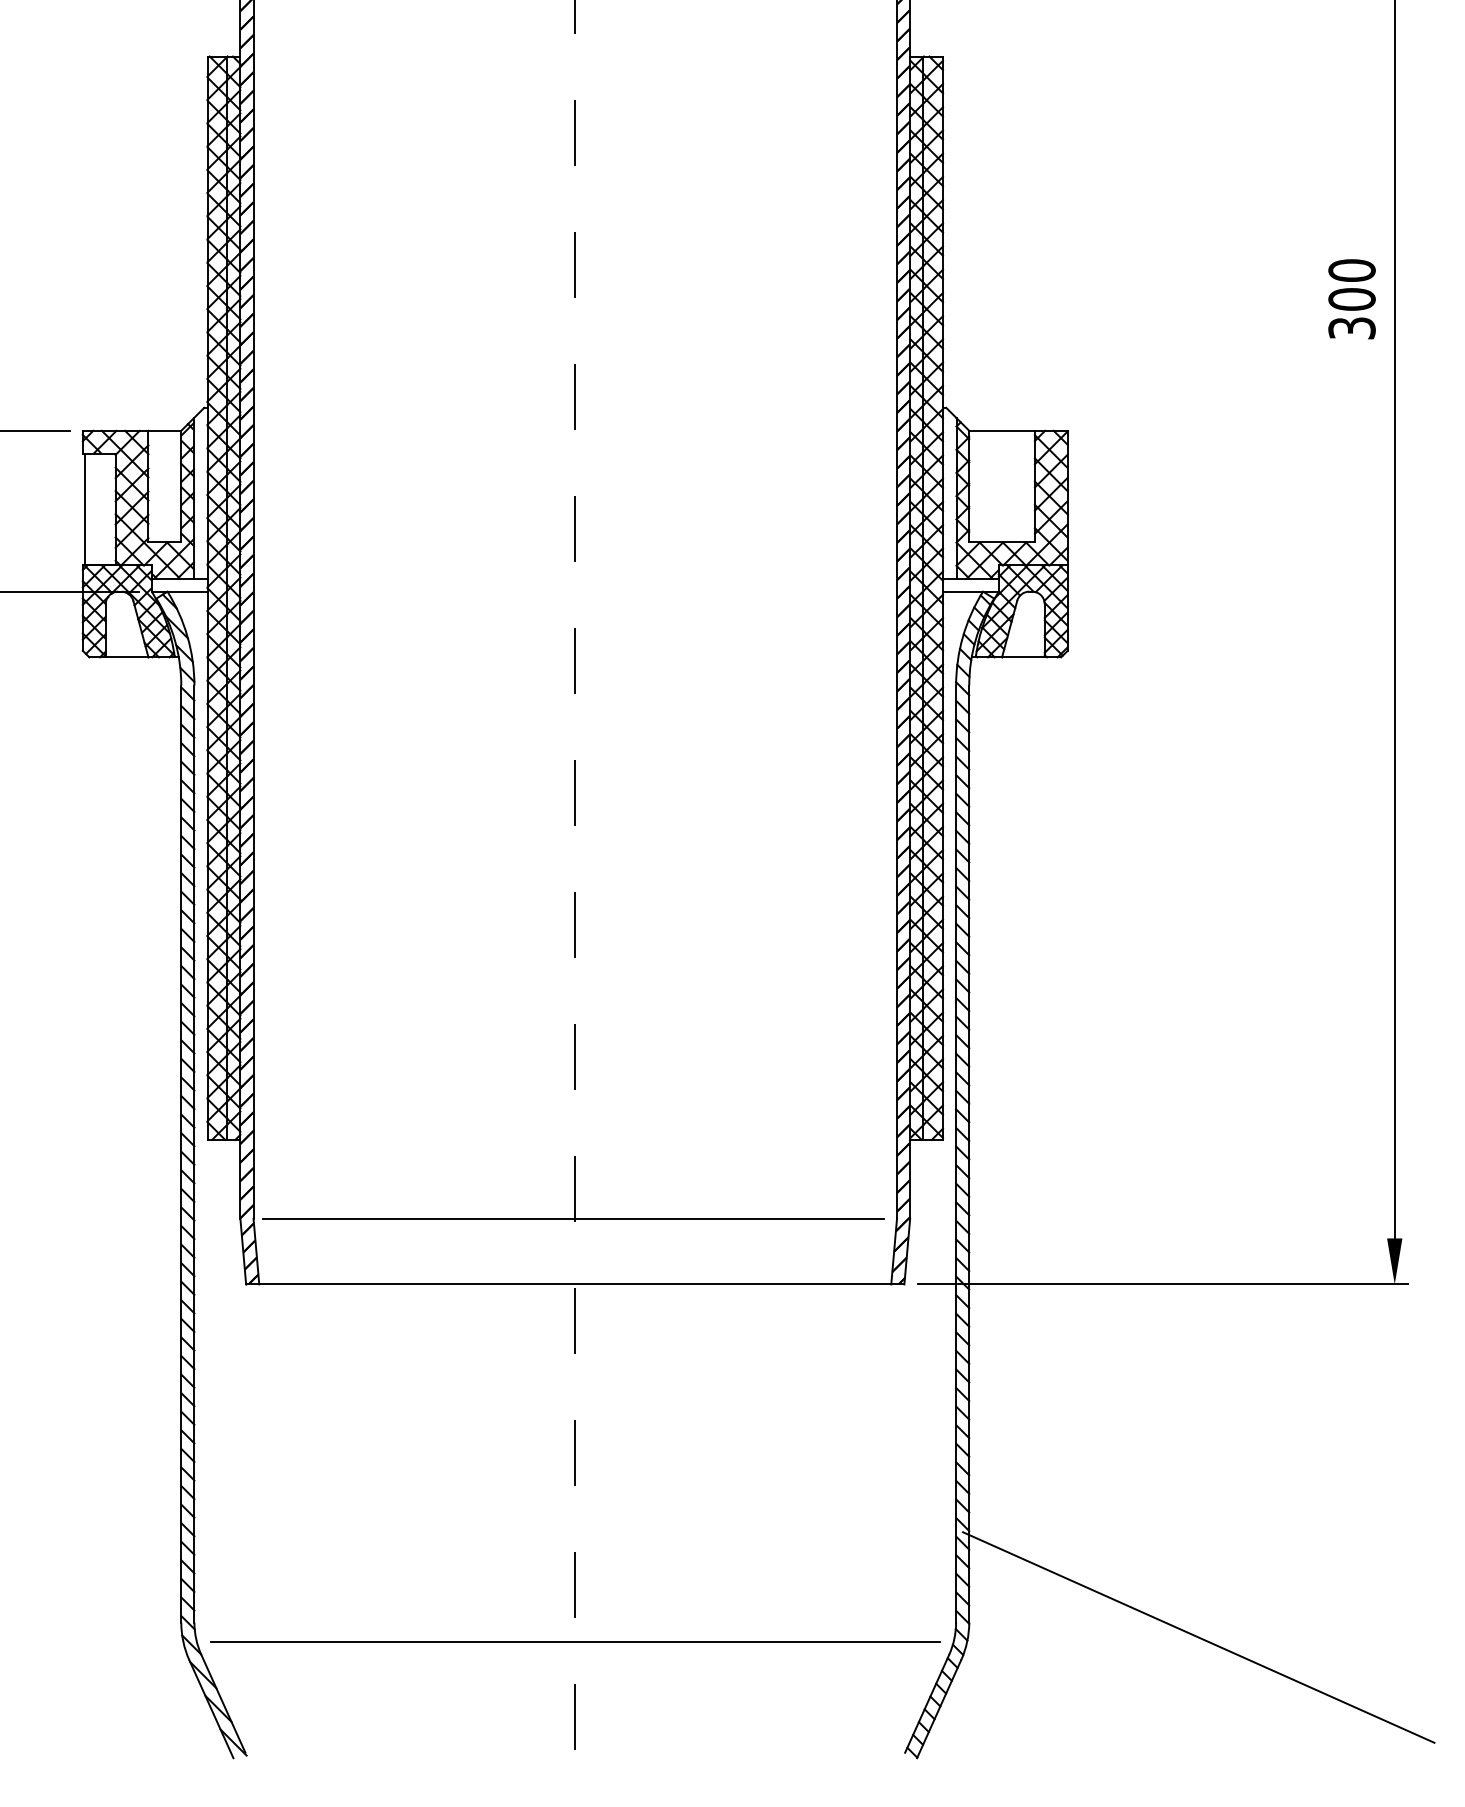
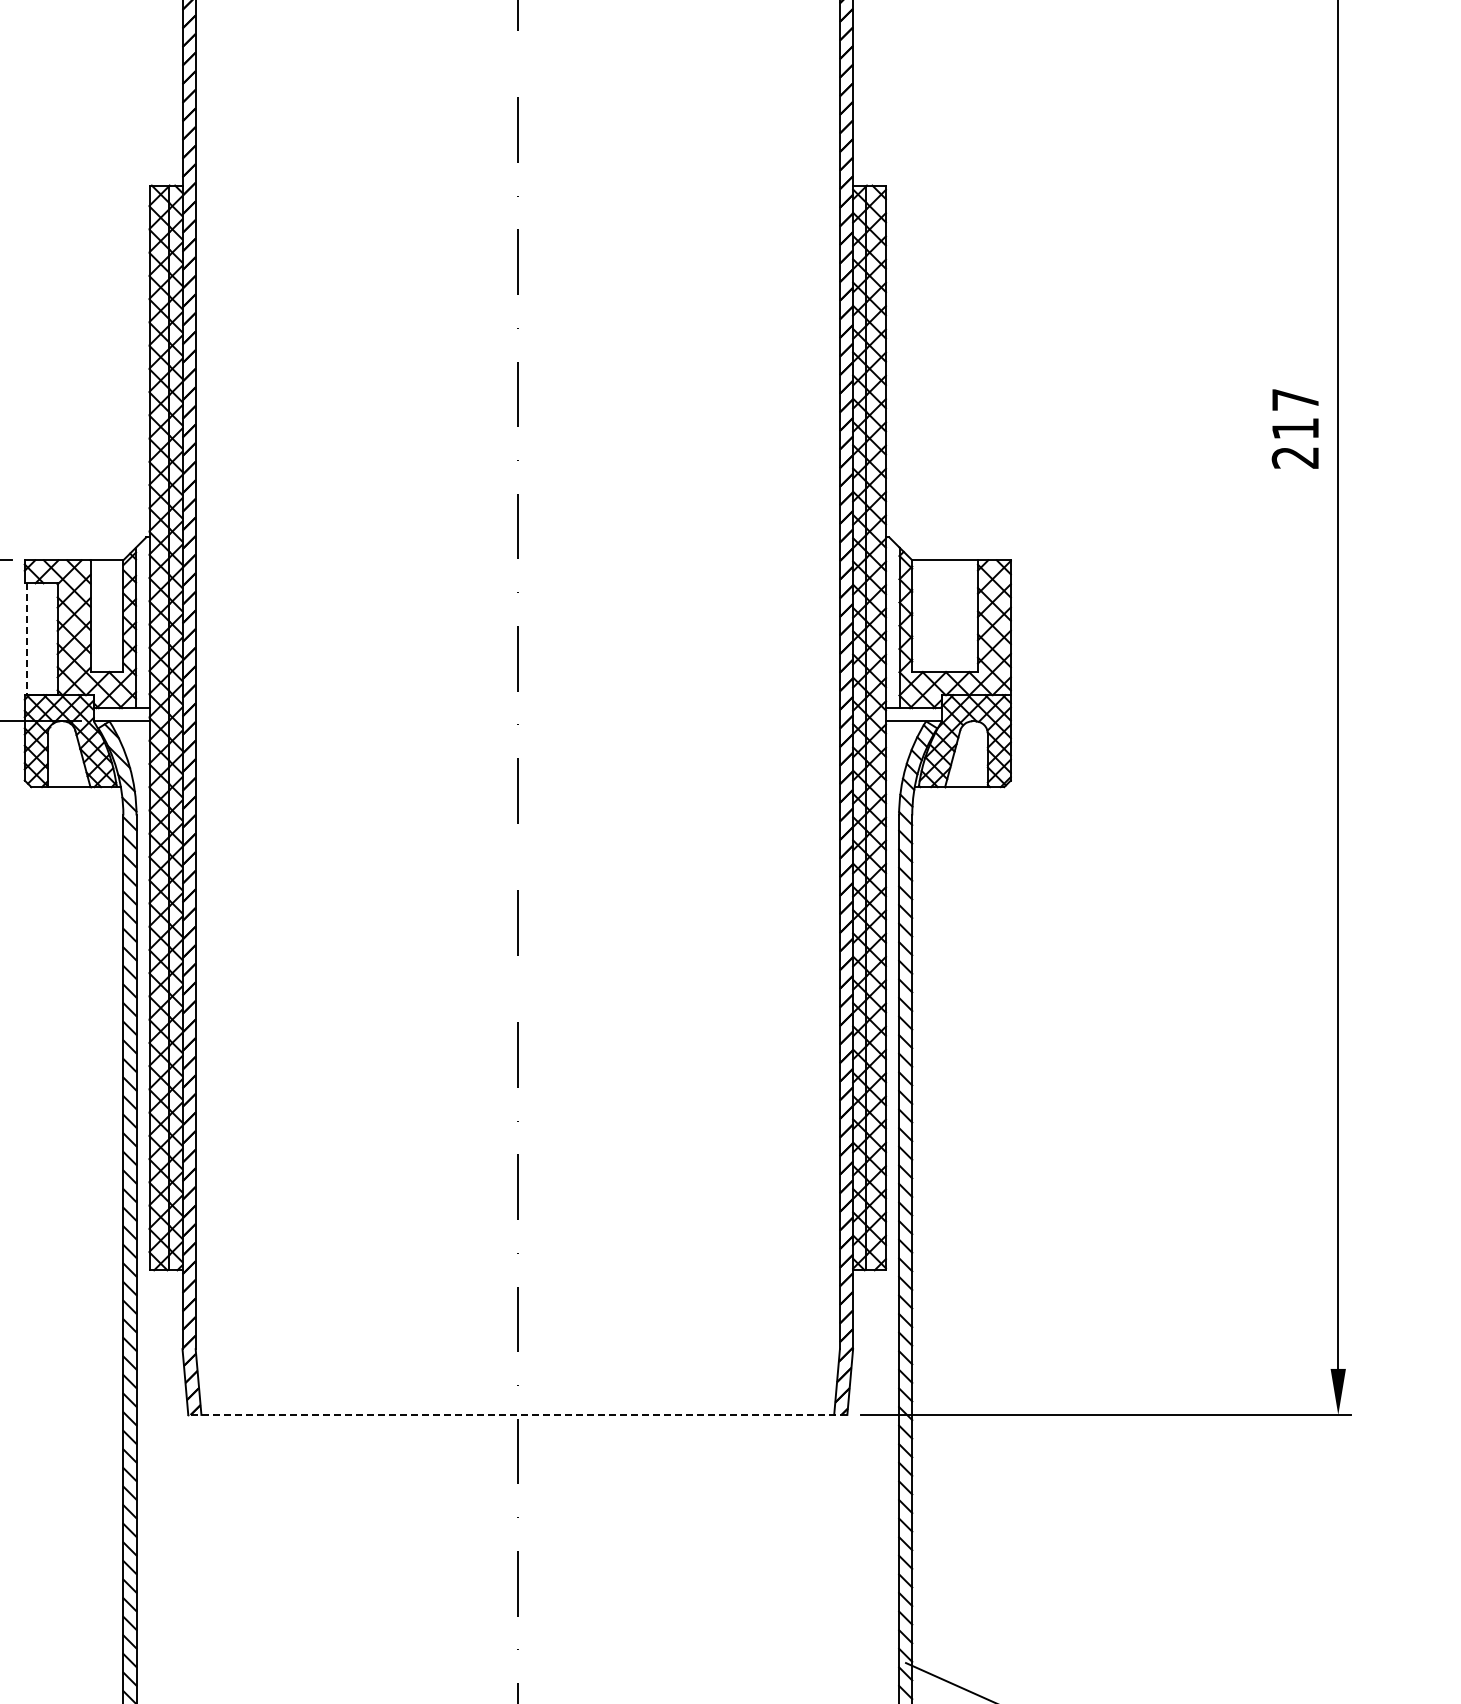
text: (1351, 299) -> (1294, 428), 300 -> 217
line: (85, 509) -> (27, 639), solid -> dashed
line: (572, 1218) -> (515, 1348), removed
line: (574, 1284) -> (517, 1415), solid -> dashed

